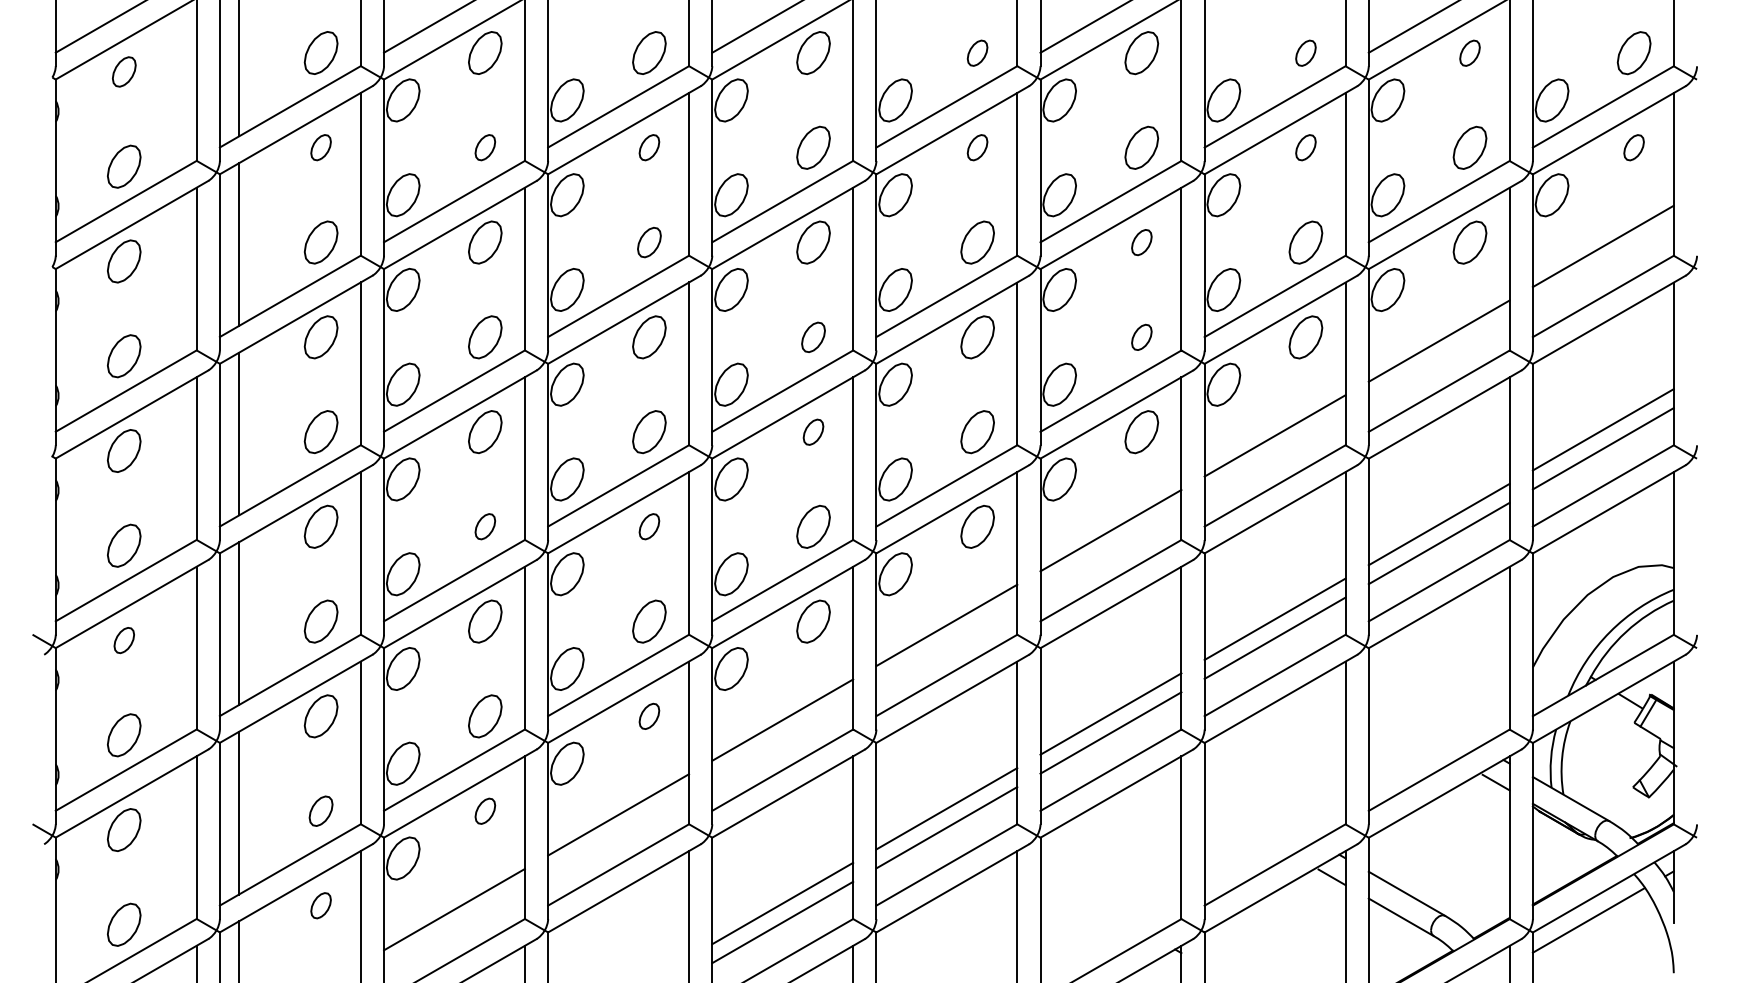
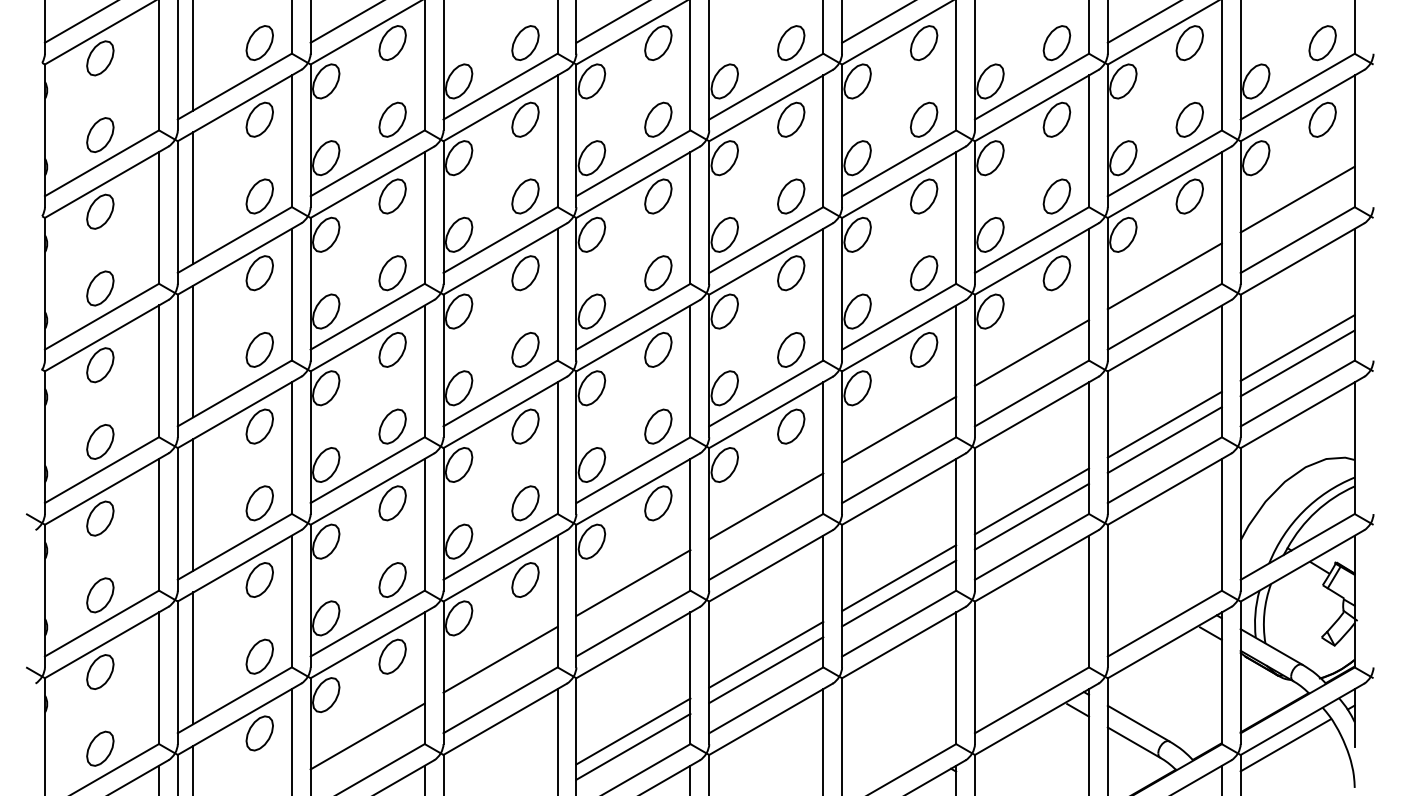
part: (977, 53) -> (791, 43), size x1.67
part: (1305, 53) -> (1056, 43), size x1.67
part: (1469, 53) -> (1189, 43), size x1.67
part: (124, 71) -> (100, 58), size x1.43
part: (320, 147) -> (259, 119), size x1.67
part: (485, 147) -> (392, 119), size x1.67
part: (649, 147) -> (525, 119), size x1.67
part: (977, 147) -> (791, 119), size x1.67
part: (1305, 147) -> (1056, 119), size x1.67
part: (1633, 147) -> (1322, 119), size x1.67
part: (649, 242) -> (525, 196), size x1.43
part: (1141, 242) -> (923, 196), size x1.67
part: (813, 337) -> (658, 273), size x1.43
part: (1141, 337) -> (923, 273), size x1.67
part: (813, 432) -> (658, 350), size x1.67
part: (485, 526) -> (392, 426), size x1.67
part: (649, 526) -> (525, 426), size x1.67
part: (124, 640) -> (100, 518), size x1.67
part: (649, 716) -> (525, 580), size x1.67
part: (320, 811) -> (259, 657), size x1.43
part: (485, 811) -> (392, 657), size x1.67
part: (320, 905) -> (259, 733), size x1.67

